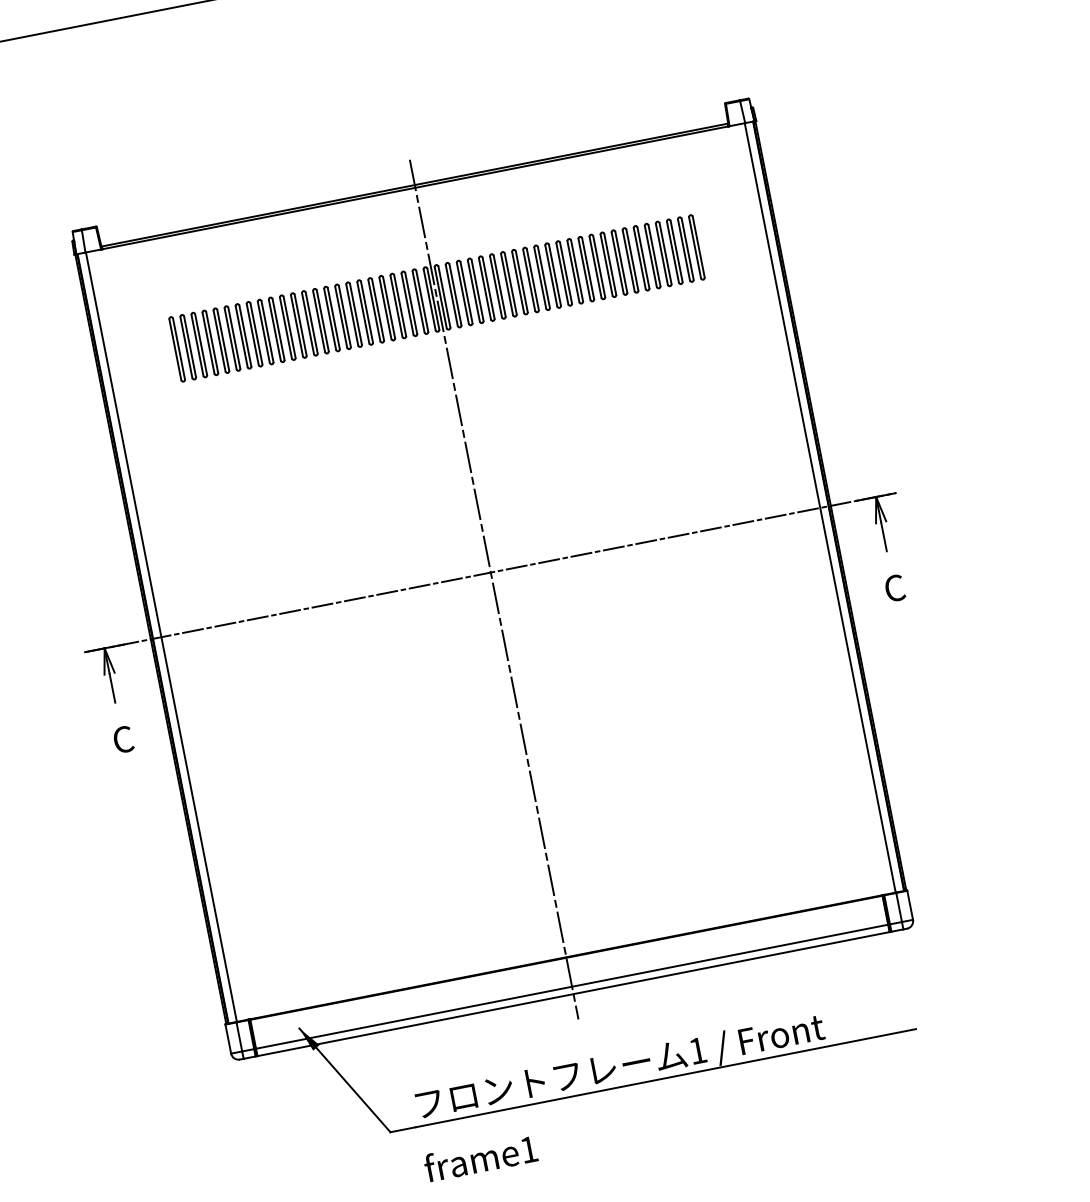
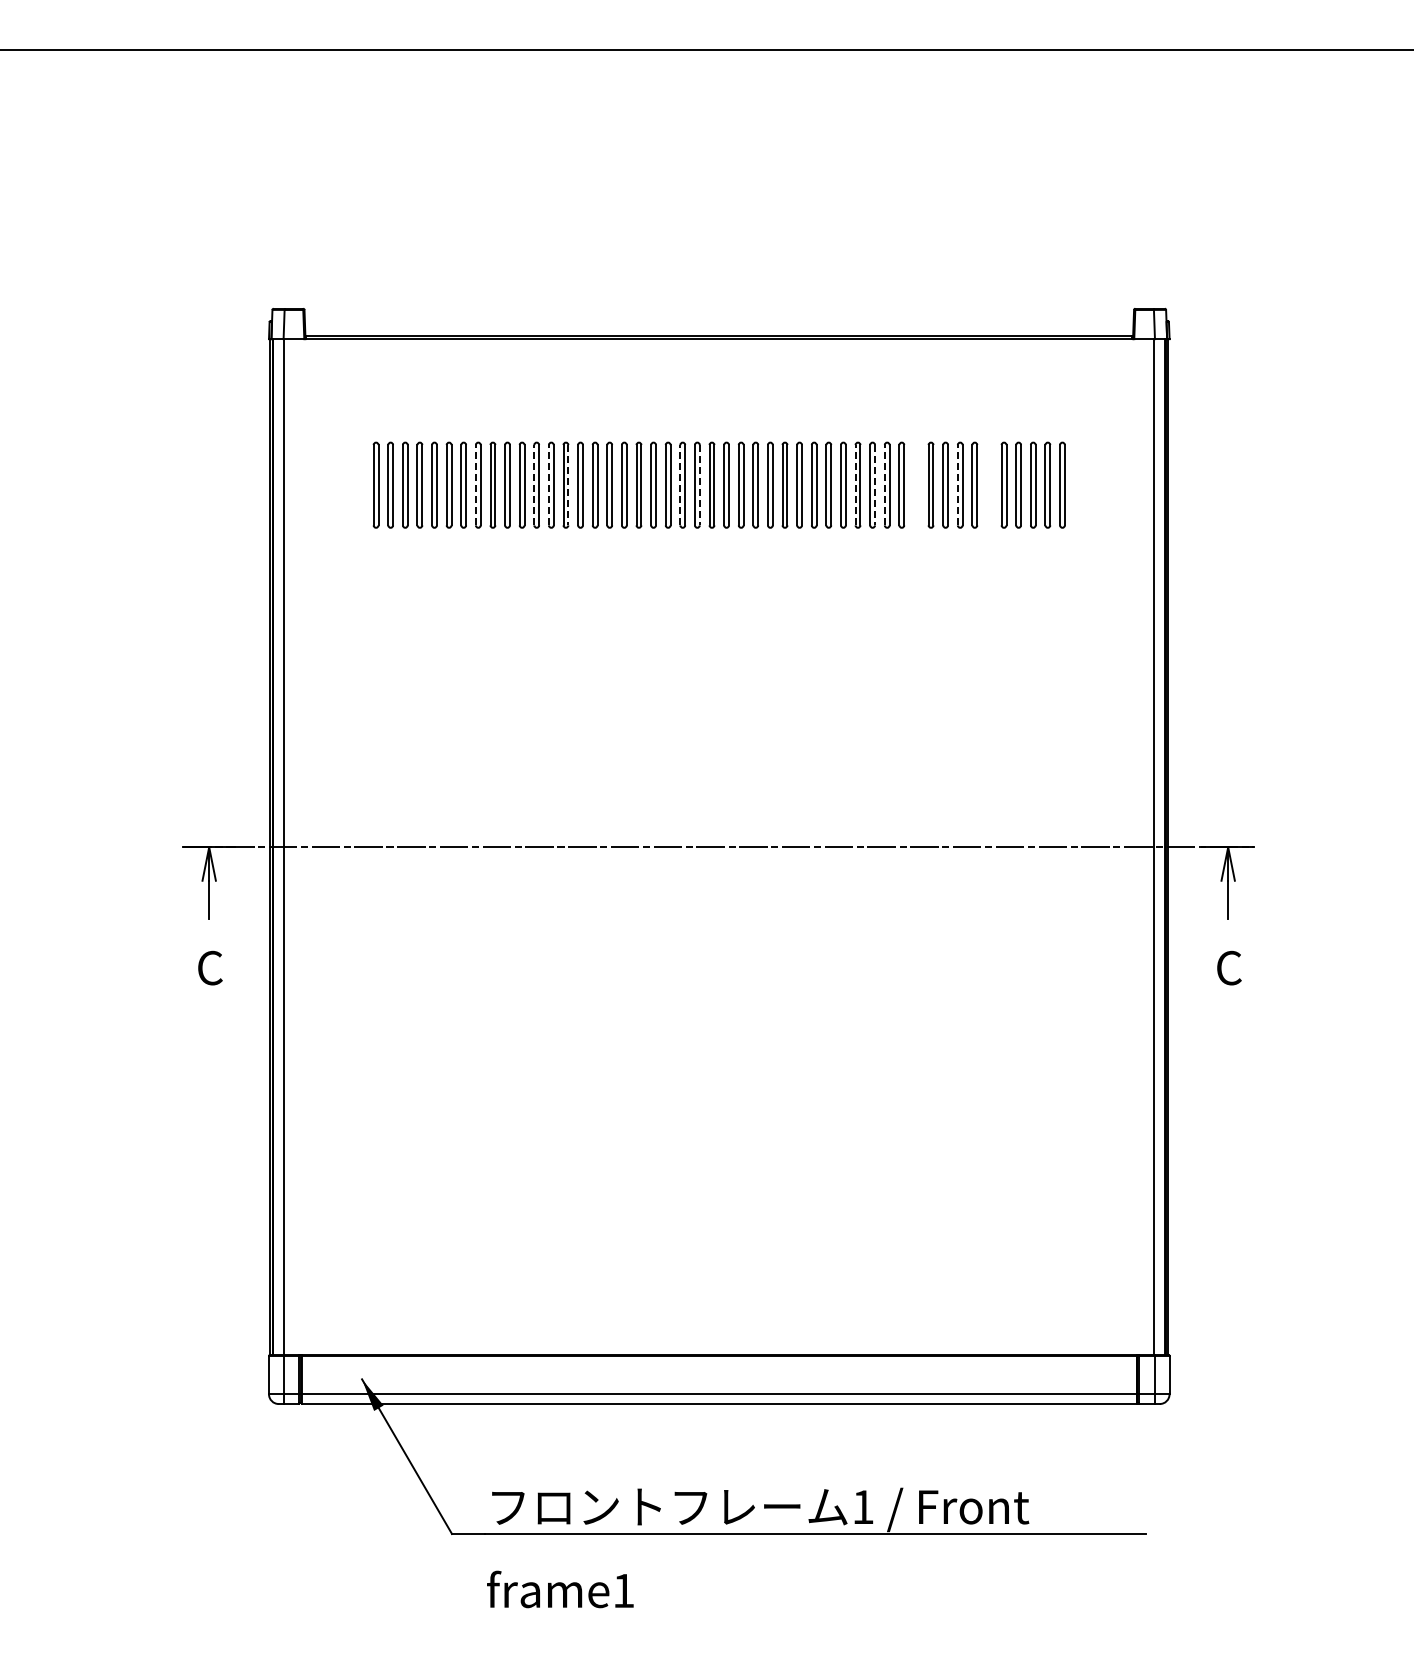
part: (641, 257) -> (989, 484), removed
line: (617, 262) -> (957, 484), solid -> dashed
part: (586, 268) -> (916, 484), removed
line: (562, 273) -> (884, 484), solid -> dashed
line: (555, 275) -> (875, 485), solid -> dashed
line: (540, 277) -> (855, 484), solid -> dashed
line: (422, 301) -> (699, 485), solid -> dashed
line: (407, 303) -> (680, 484), solid -> dashed
line: (322, 321) -> (568, 485), solid -> dashed
line: (307, 323) -> (548, 484), solid -> dashed
line: (297, 325) -> (534, 484), solid -> dashed
line: (252, 334) -> (475, 484), solid -> dashed
line: (494, 589) -> (719, 869), removed

